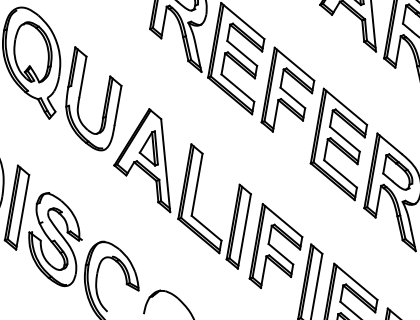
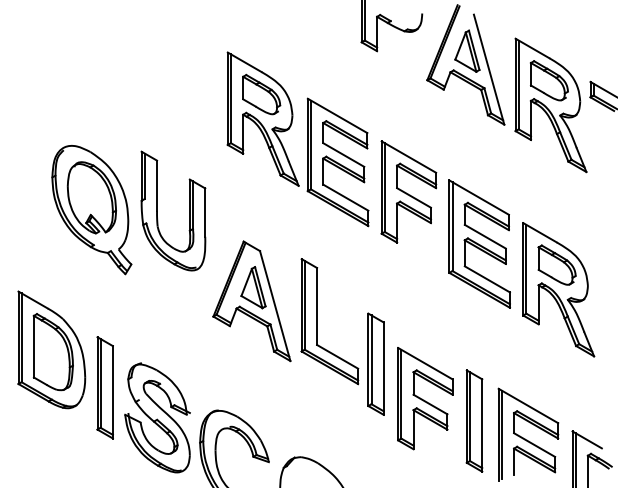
part: (79, 96) -> (157, 210), moved
part: (195, 196) -> (317, 321), moved
part: (277, 248) -> (425, 398), moved

